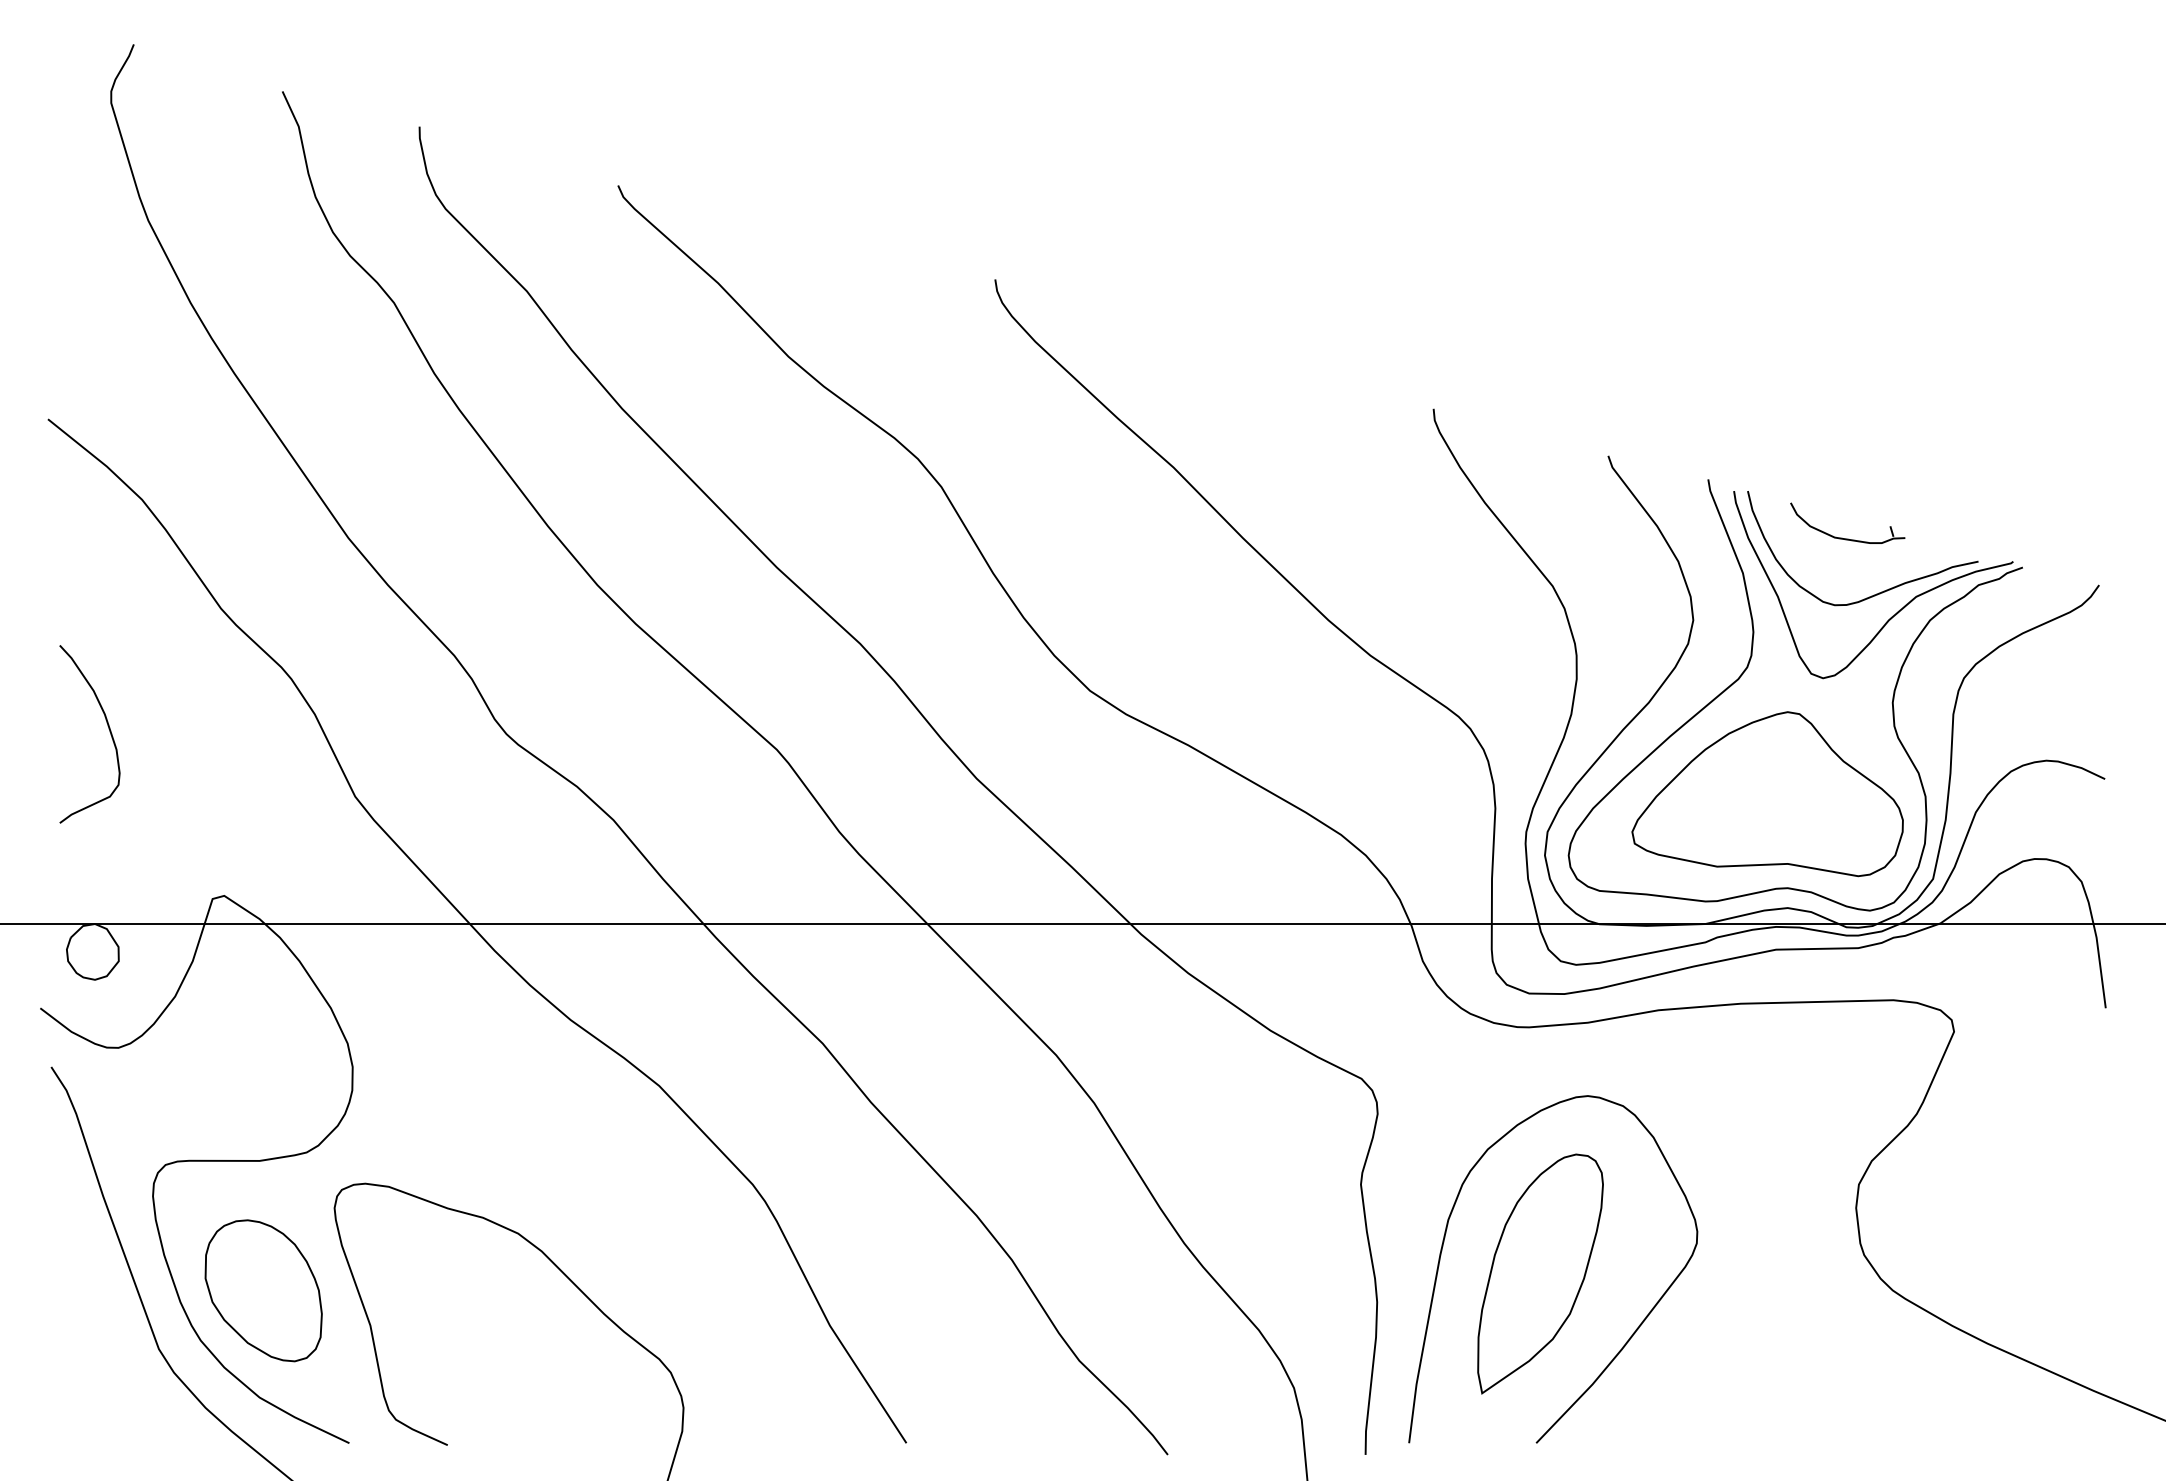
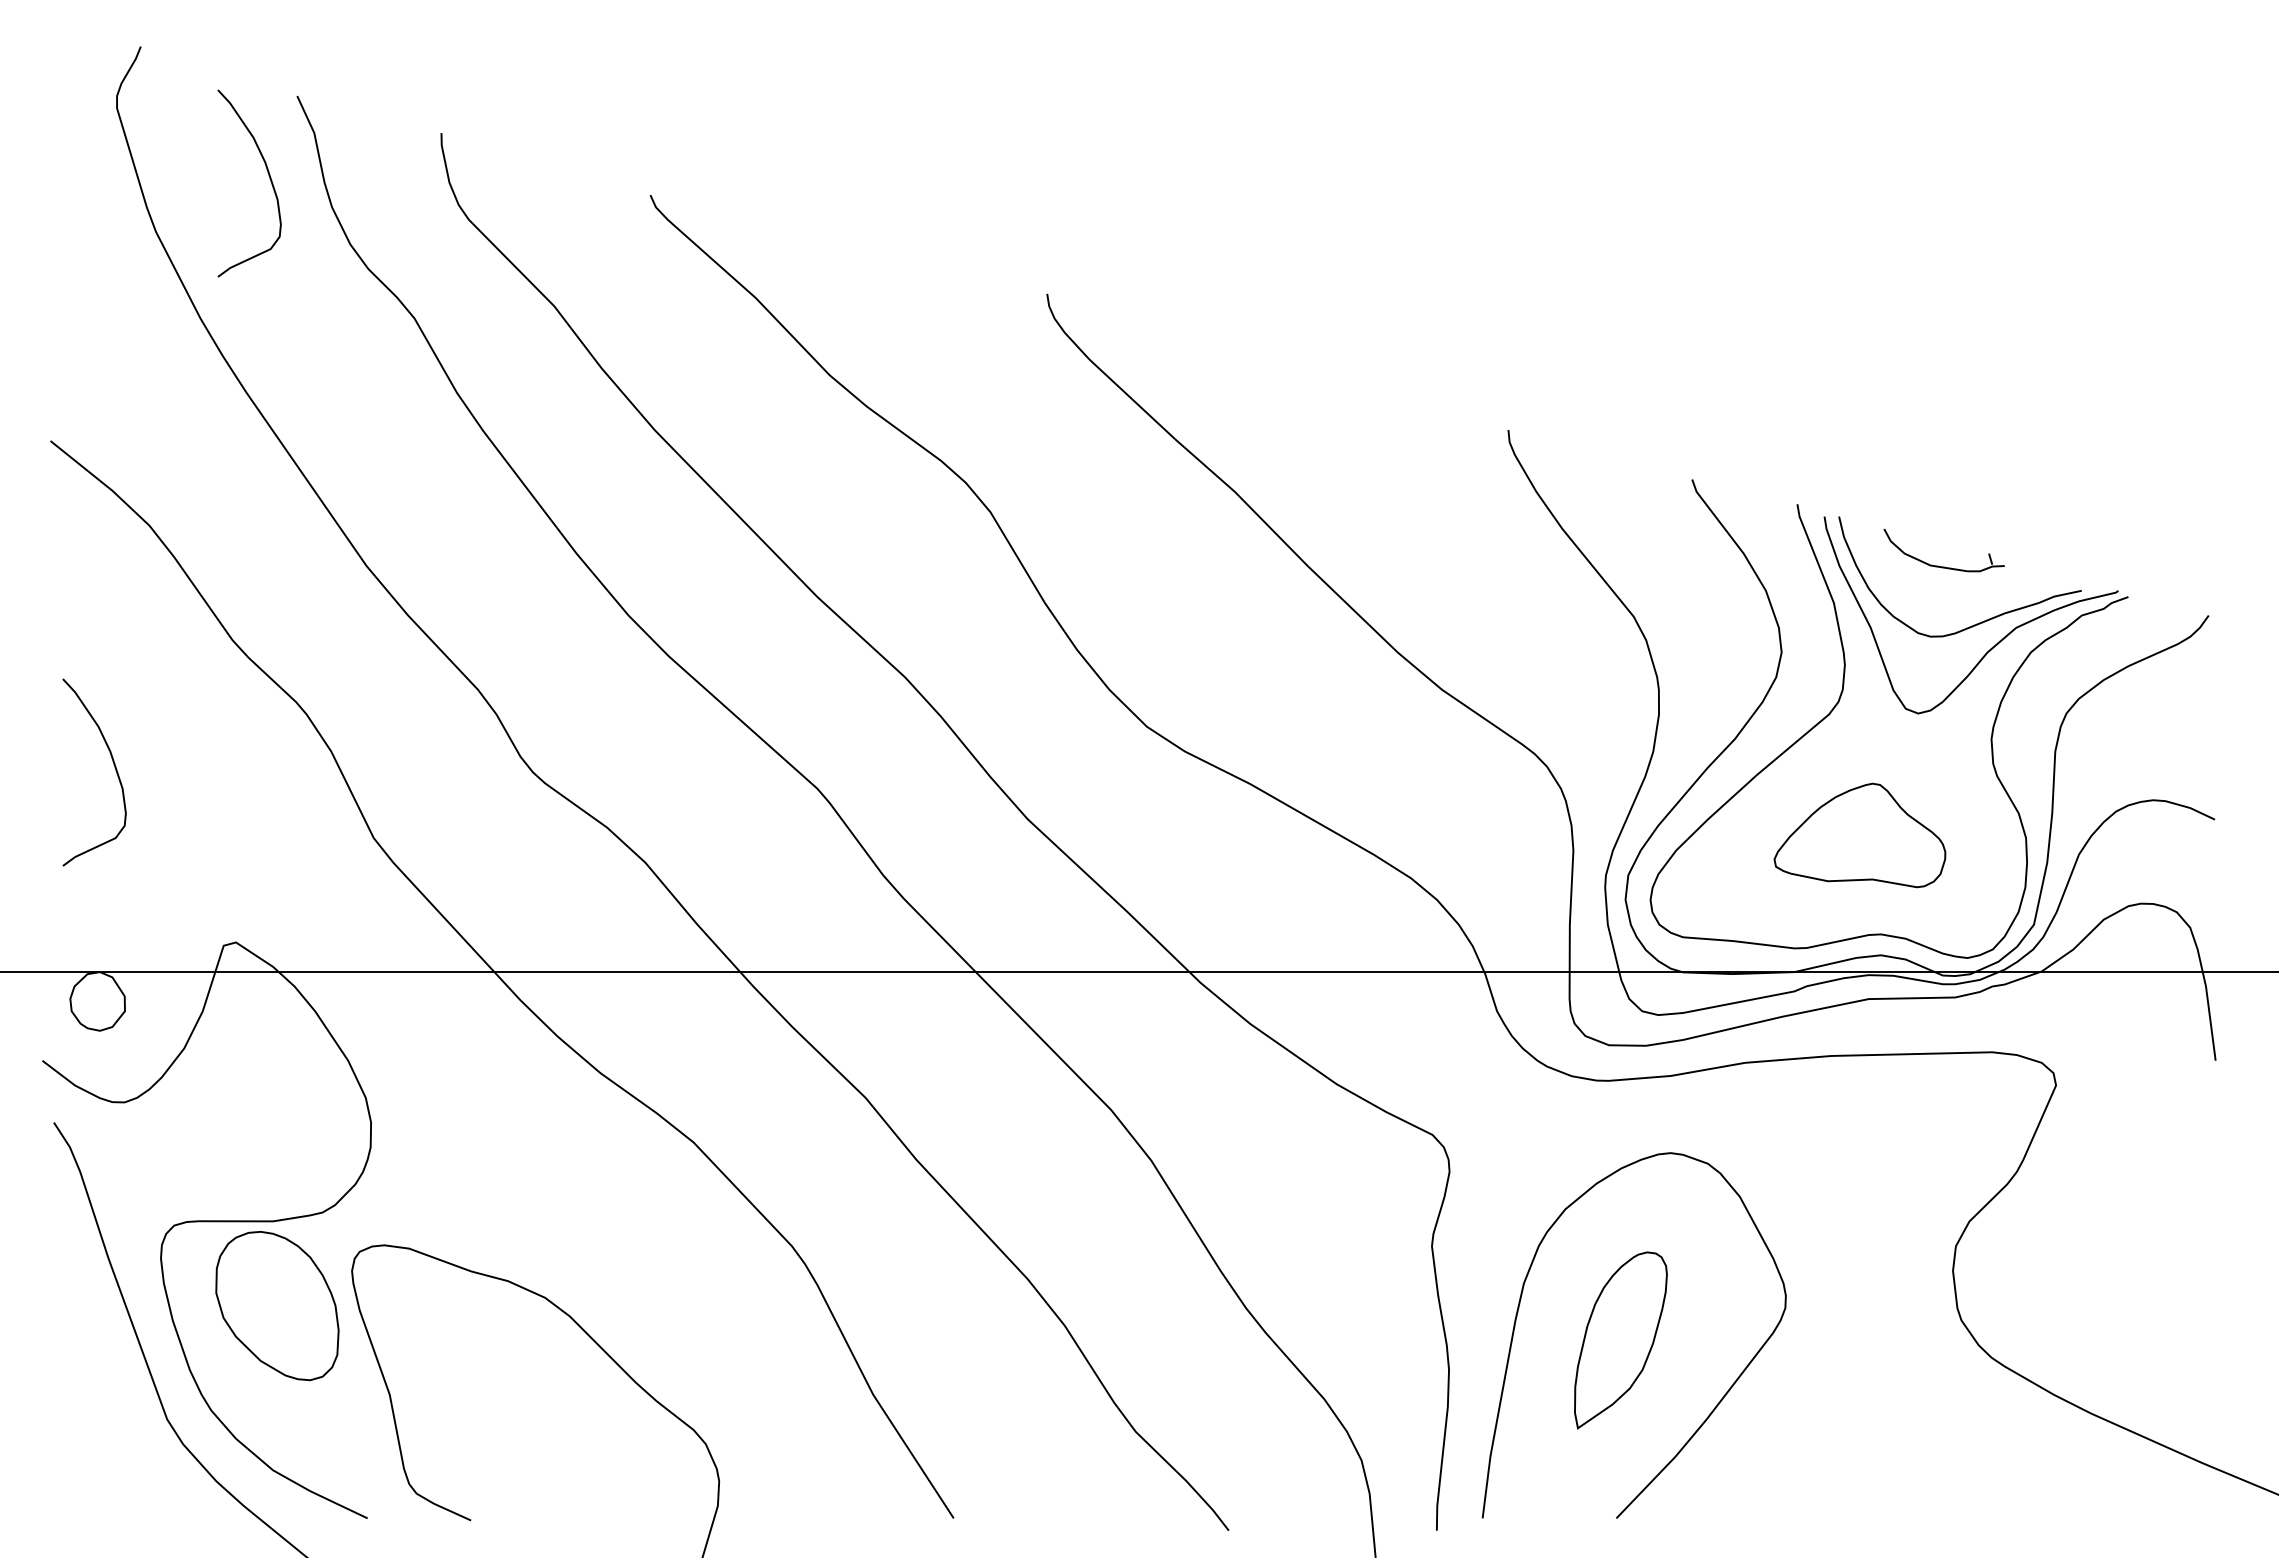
curve: (255, 166) -> (268, 175), added
part: (1767, 794) -> (1859, 835), size x0.6
part: (1540, 1274) -> (1620, 1340), size x0.7
part: (263, 1291) -> (277, 1306), moved

